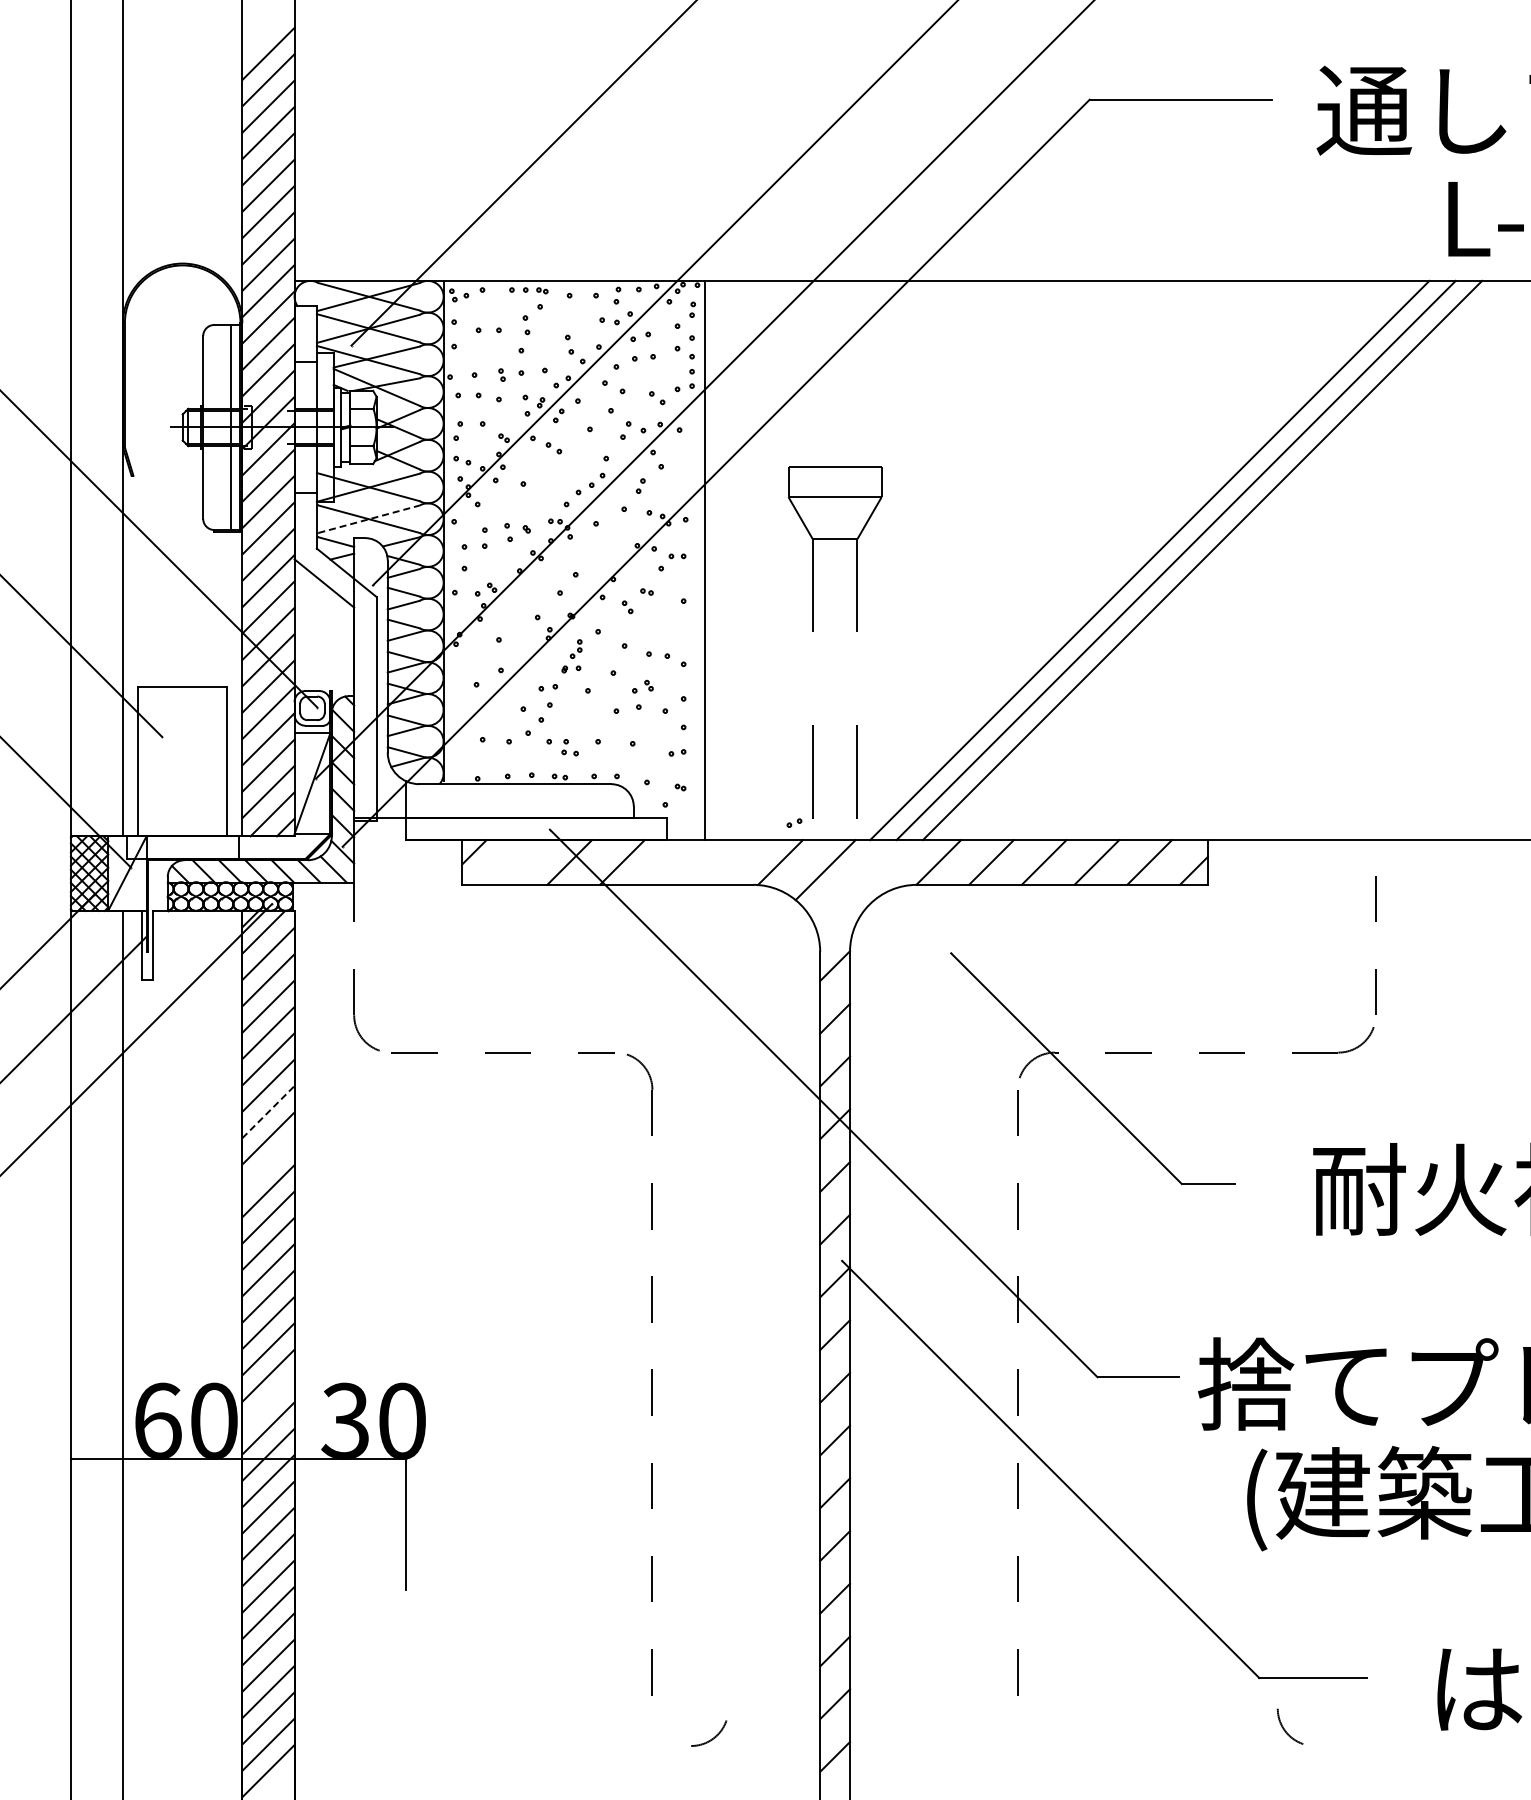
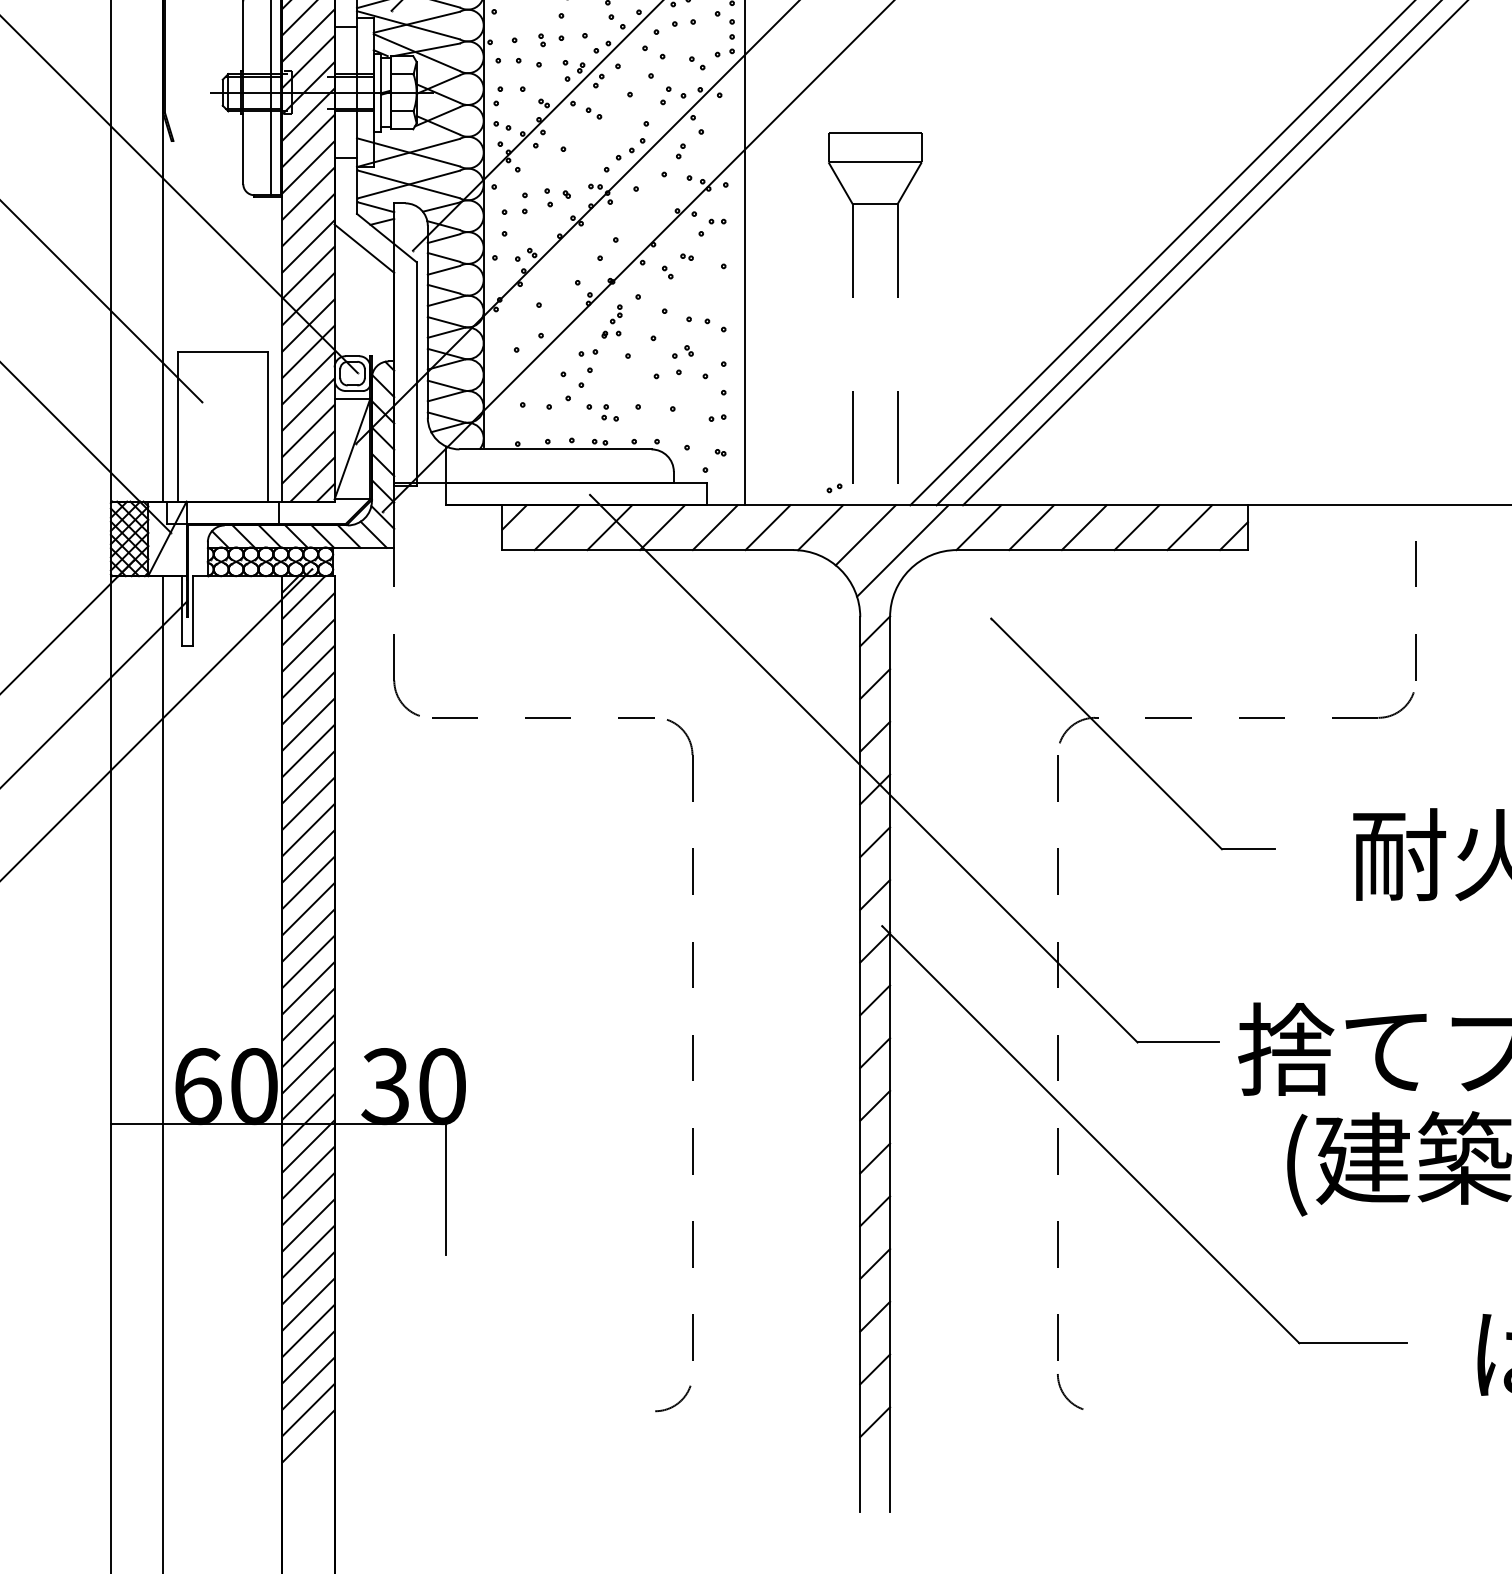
line: (369, 519) -> (409, 184), dashed -> solid
line: (516, 862) -> (556, 527), added
line: (674, 862) -> (714, 527), added
line: (727, 862) -> (767, 527), added
line: (862, 885) -> (902, 550), added
line: (268, 1112) -> (308, 777), dashed -> solid
line: (268, 1164) -> (308, 829), added
line: (268, 1402) -> (308, 1067), added
arc: (1285, 1729) -> (1065, 1394), moved
arc: (711, 1738) -> (675, 1403), moved

